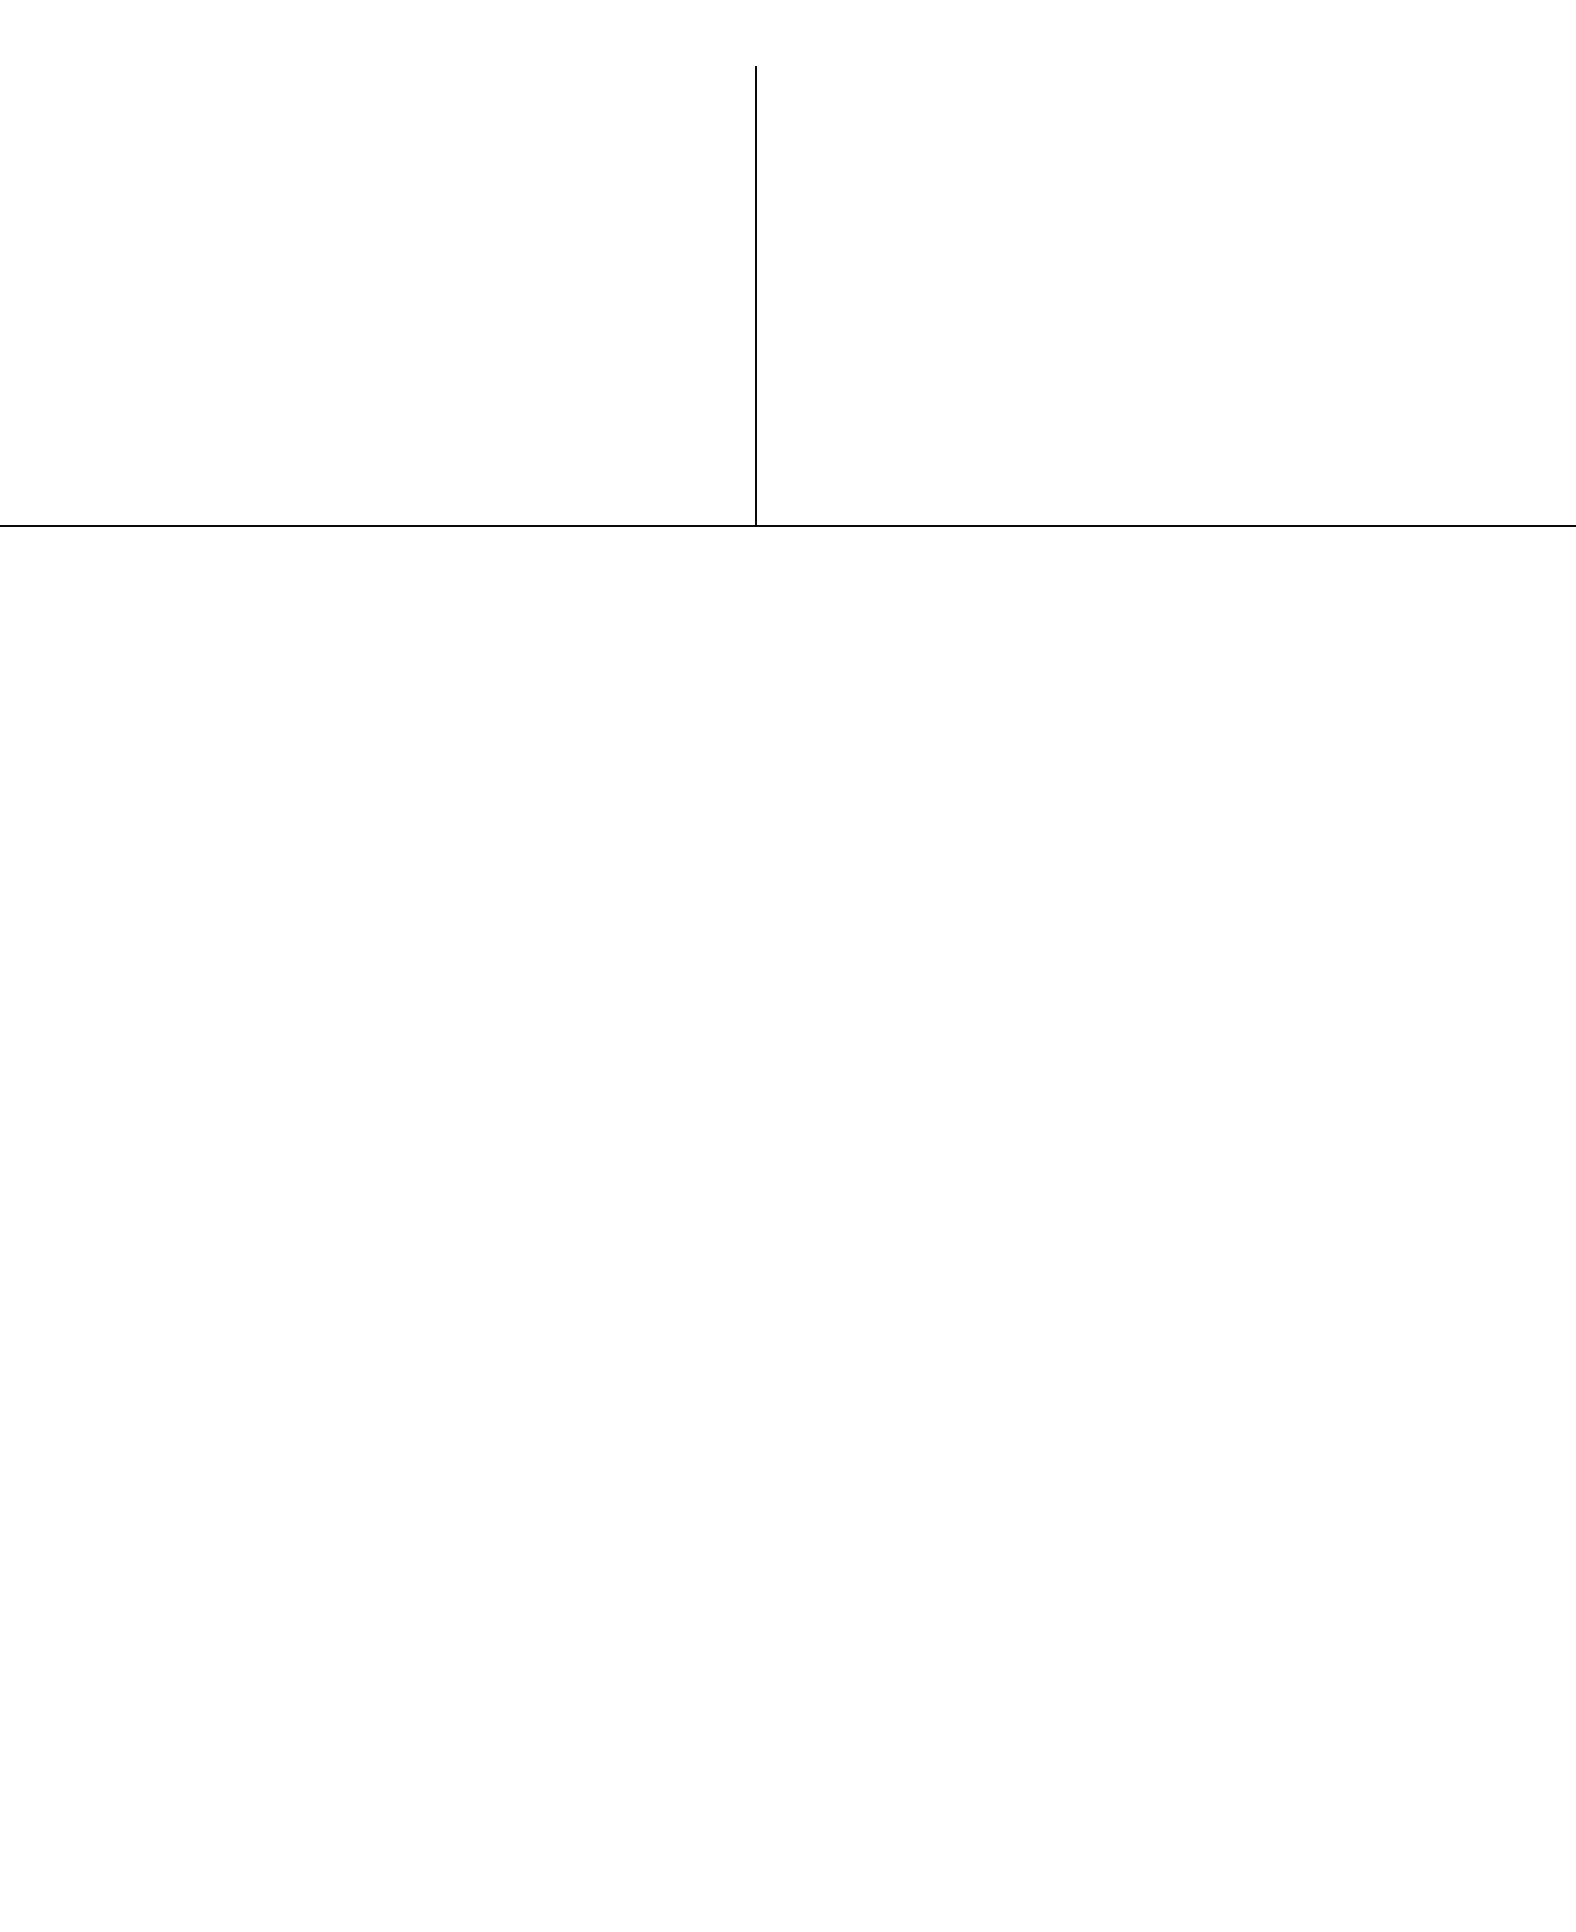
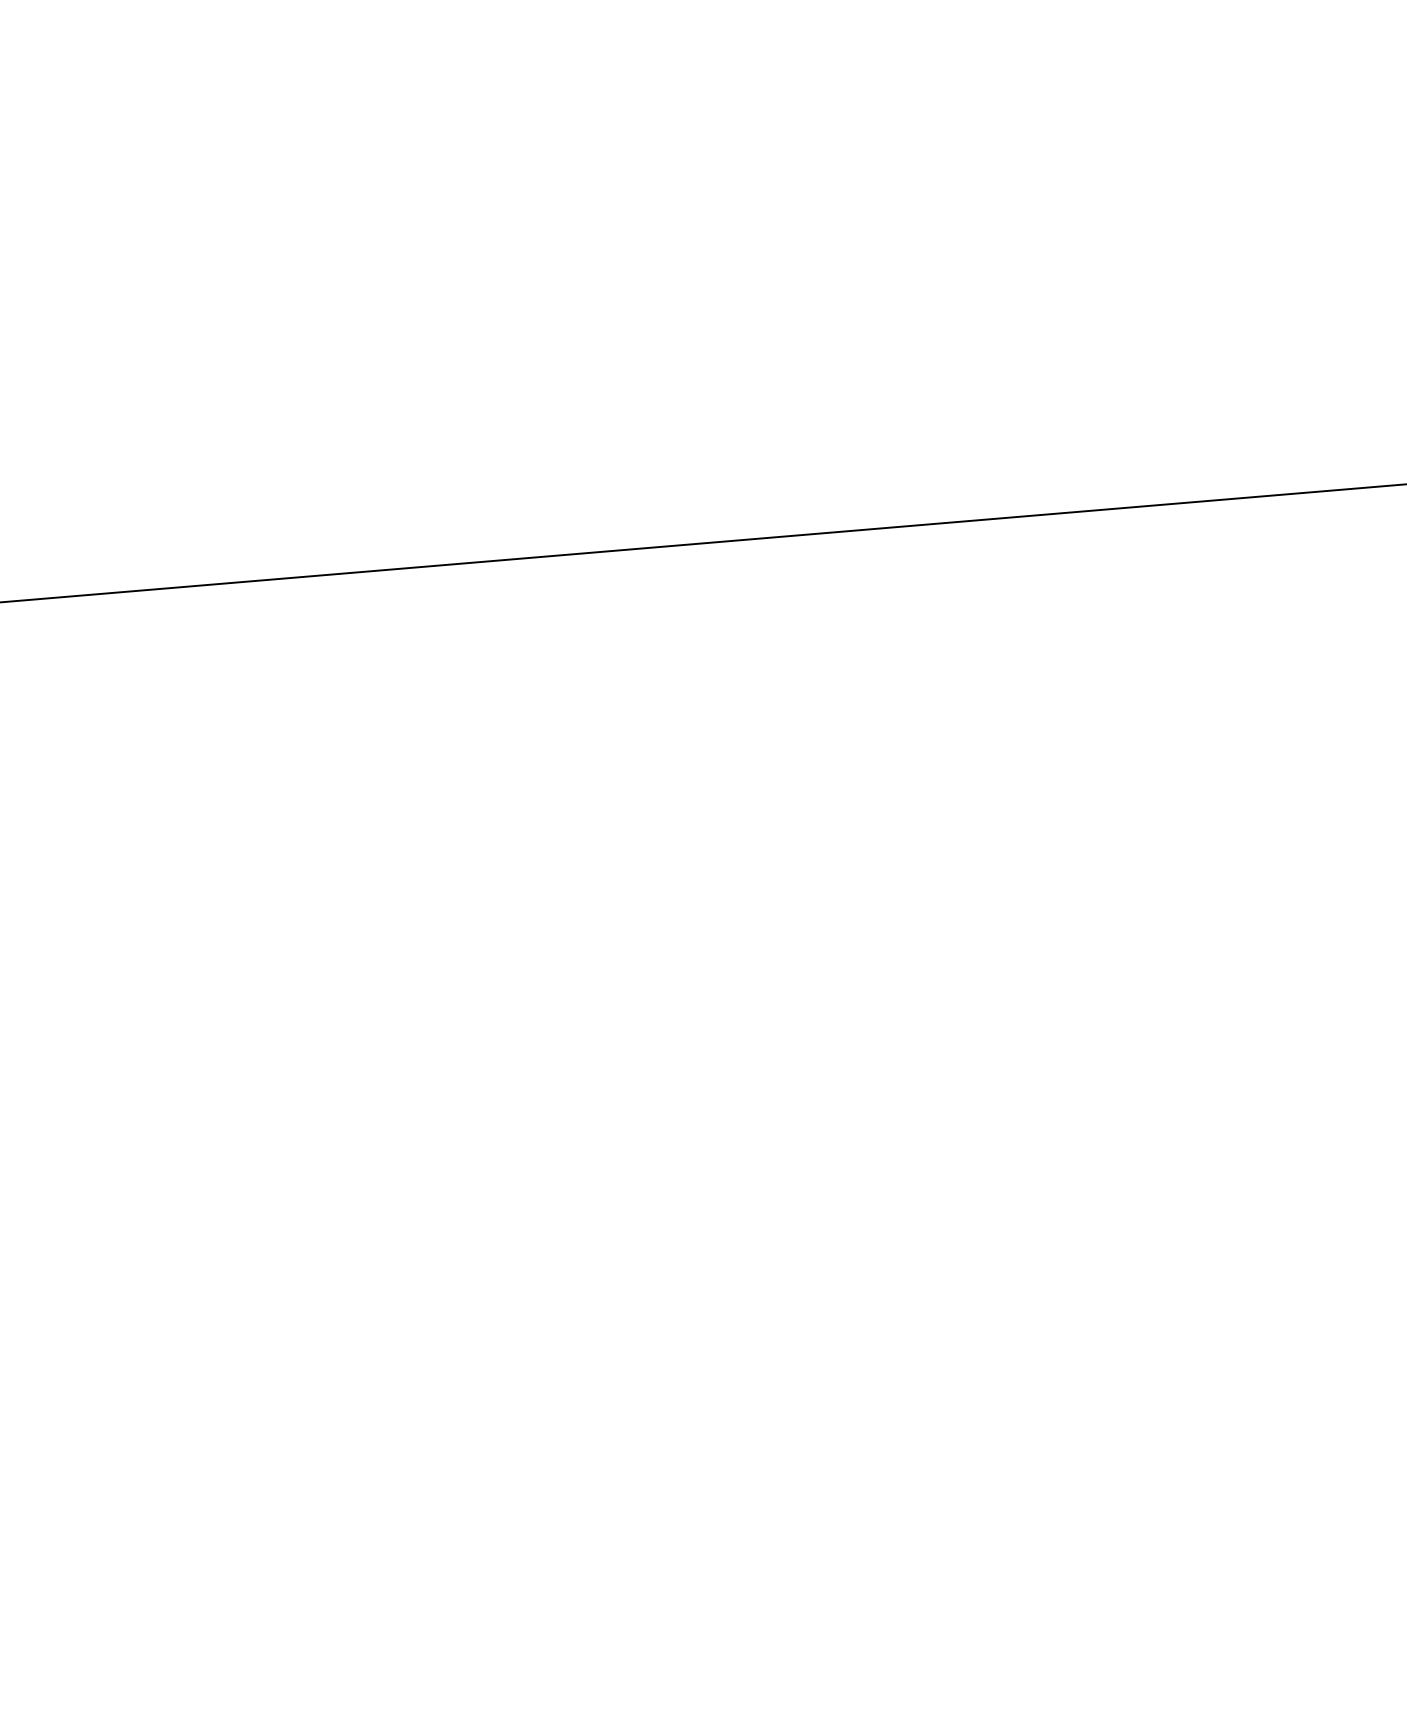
line: (755, 296) -> (699, 332), removed

